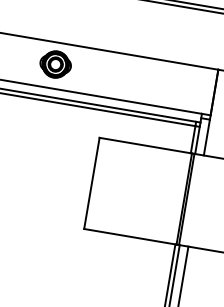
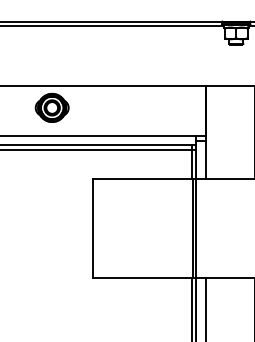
part: (55, 64) -> (51, 107), moved

